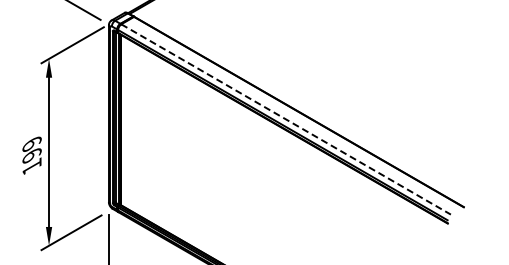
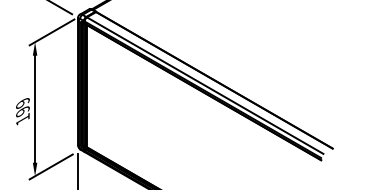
line: (286, 119) -> (205, 85), dashed -> solid

